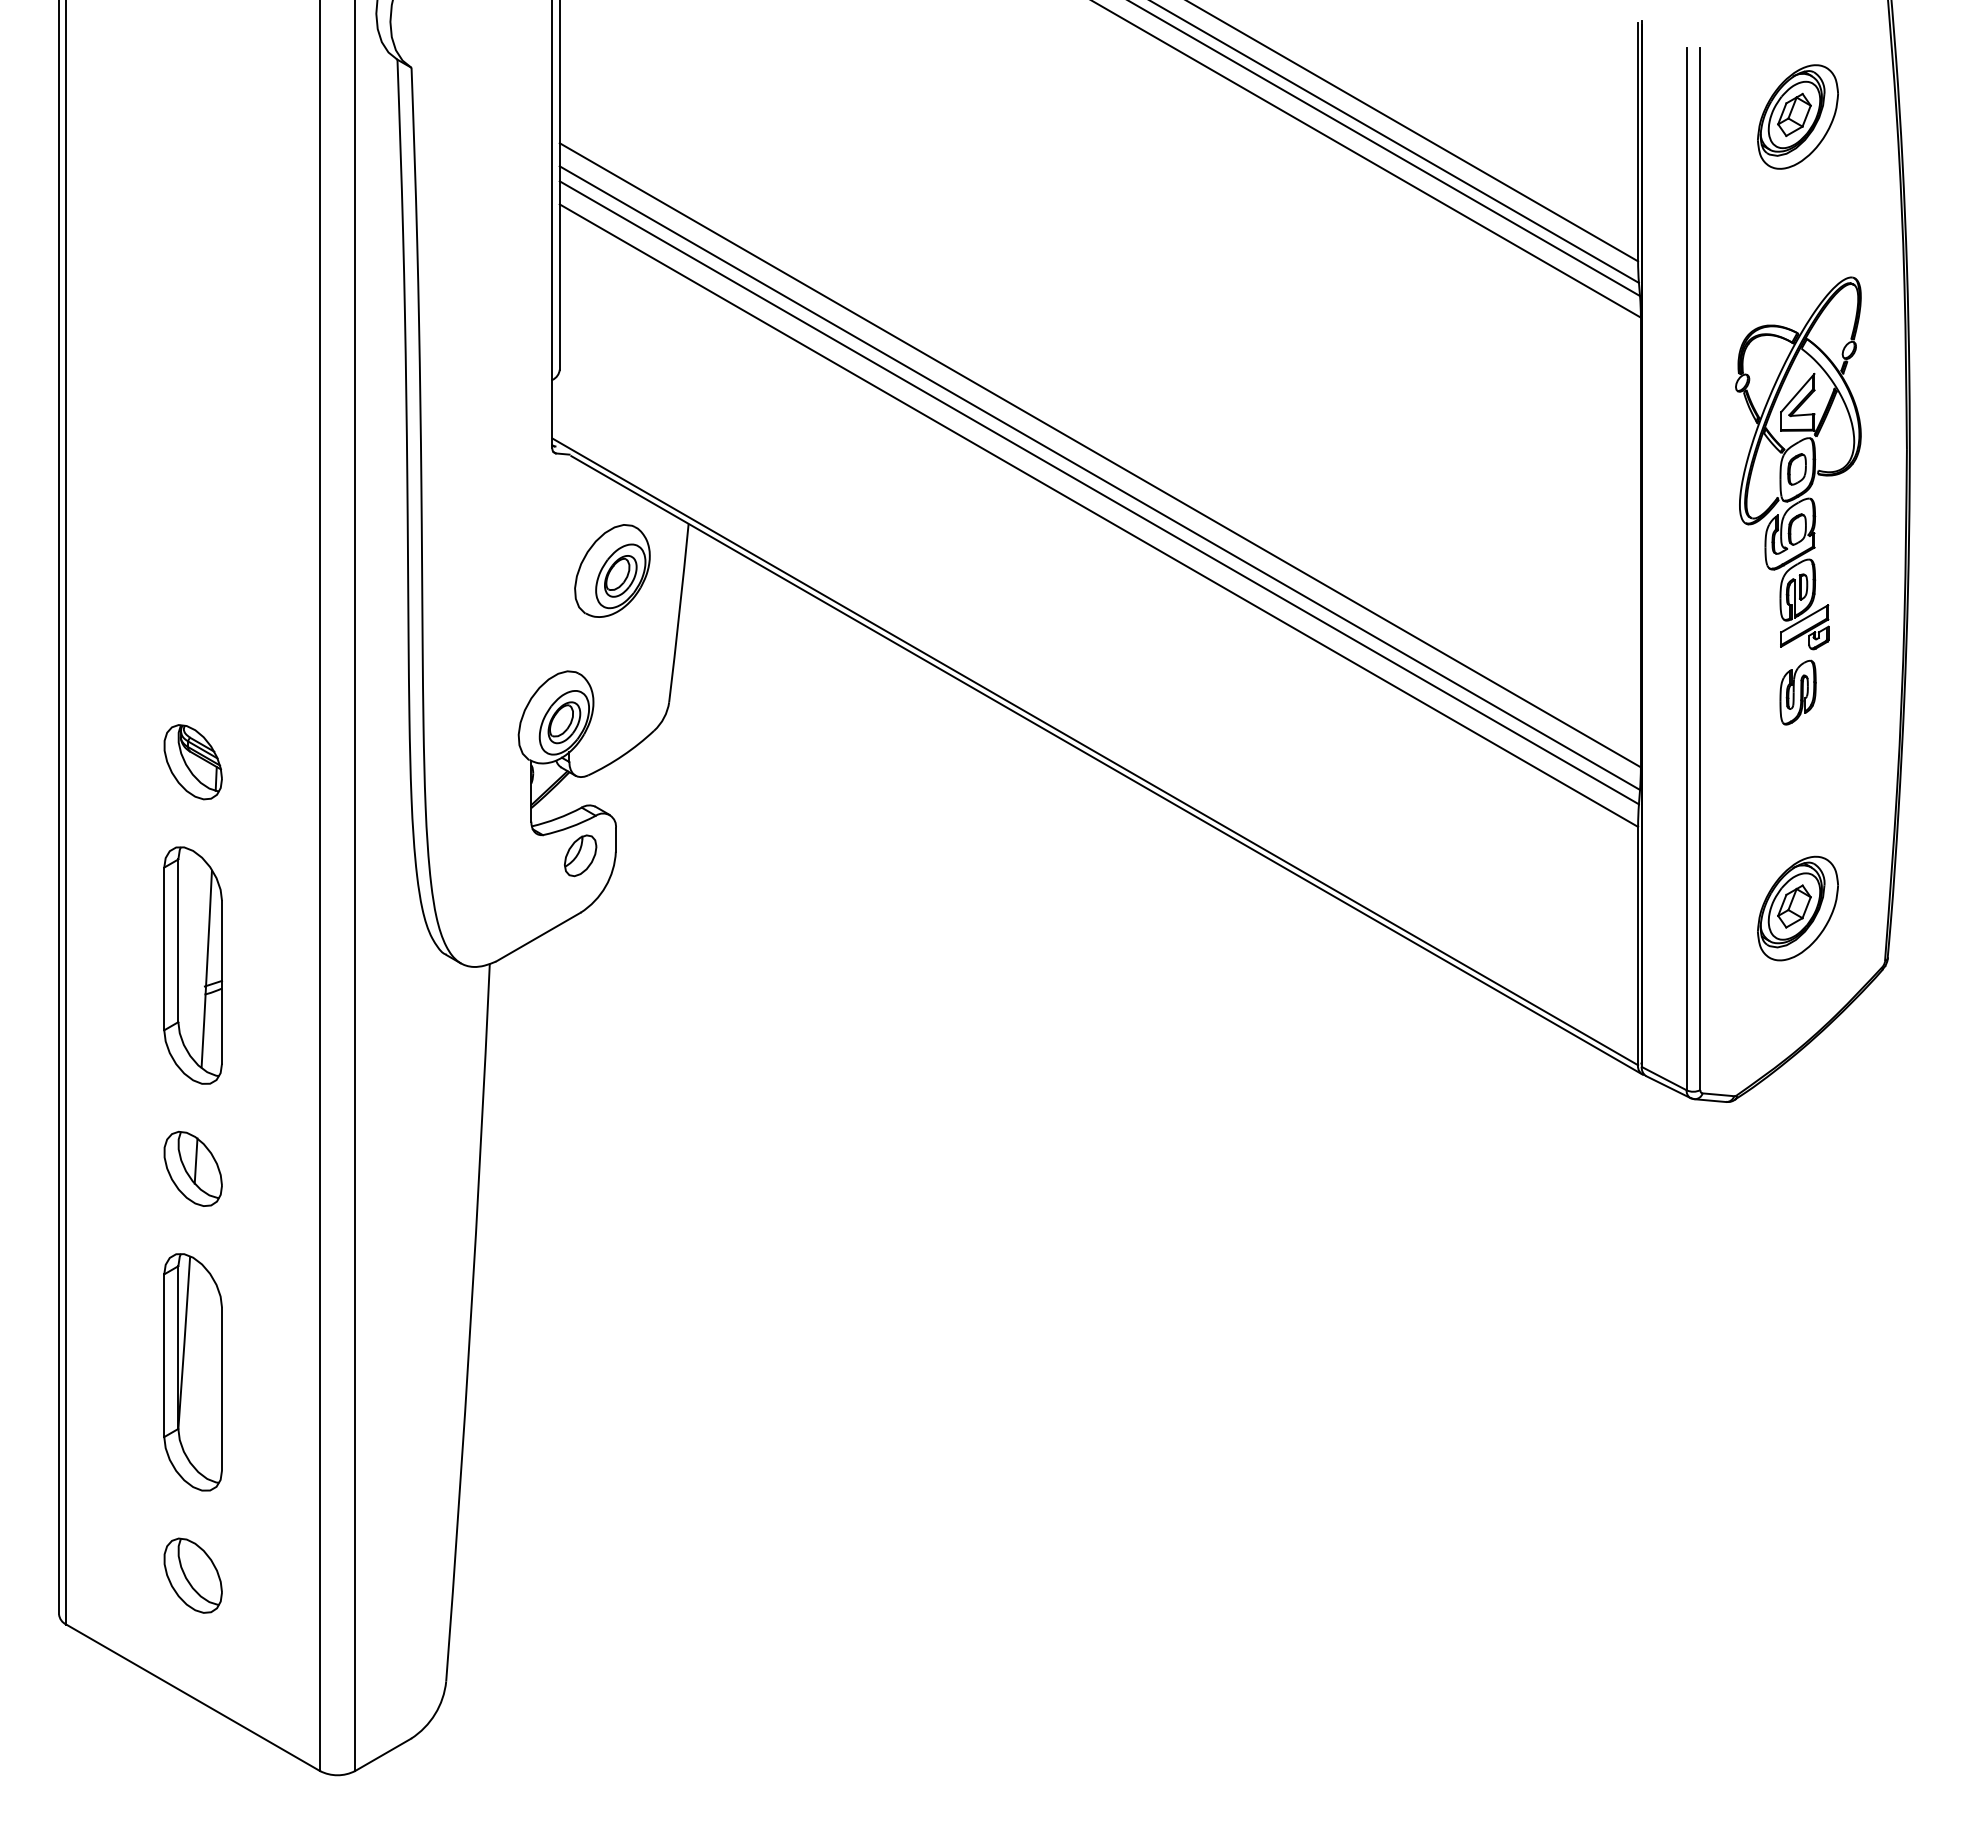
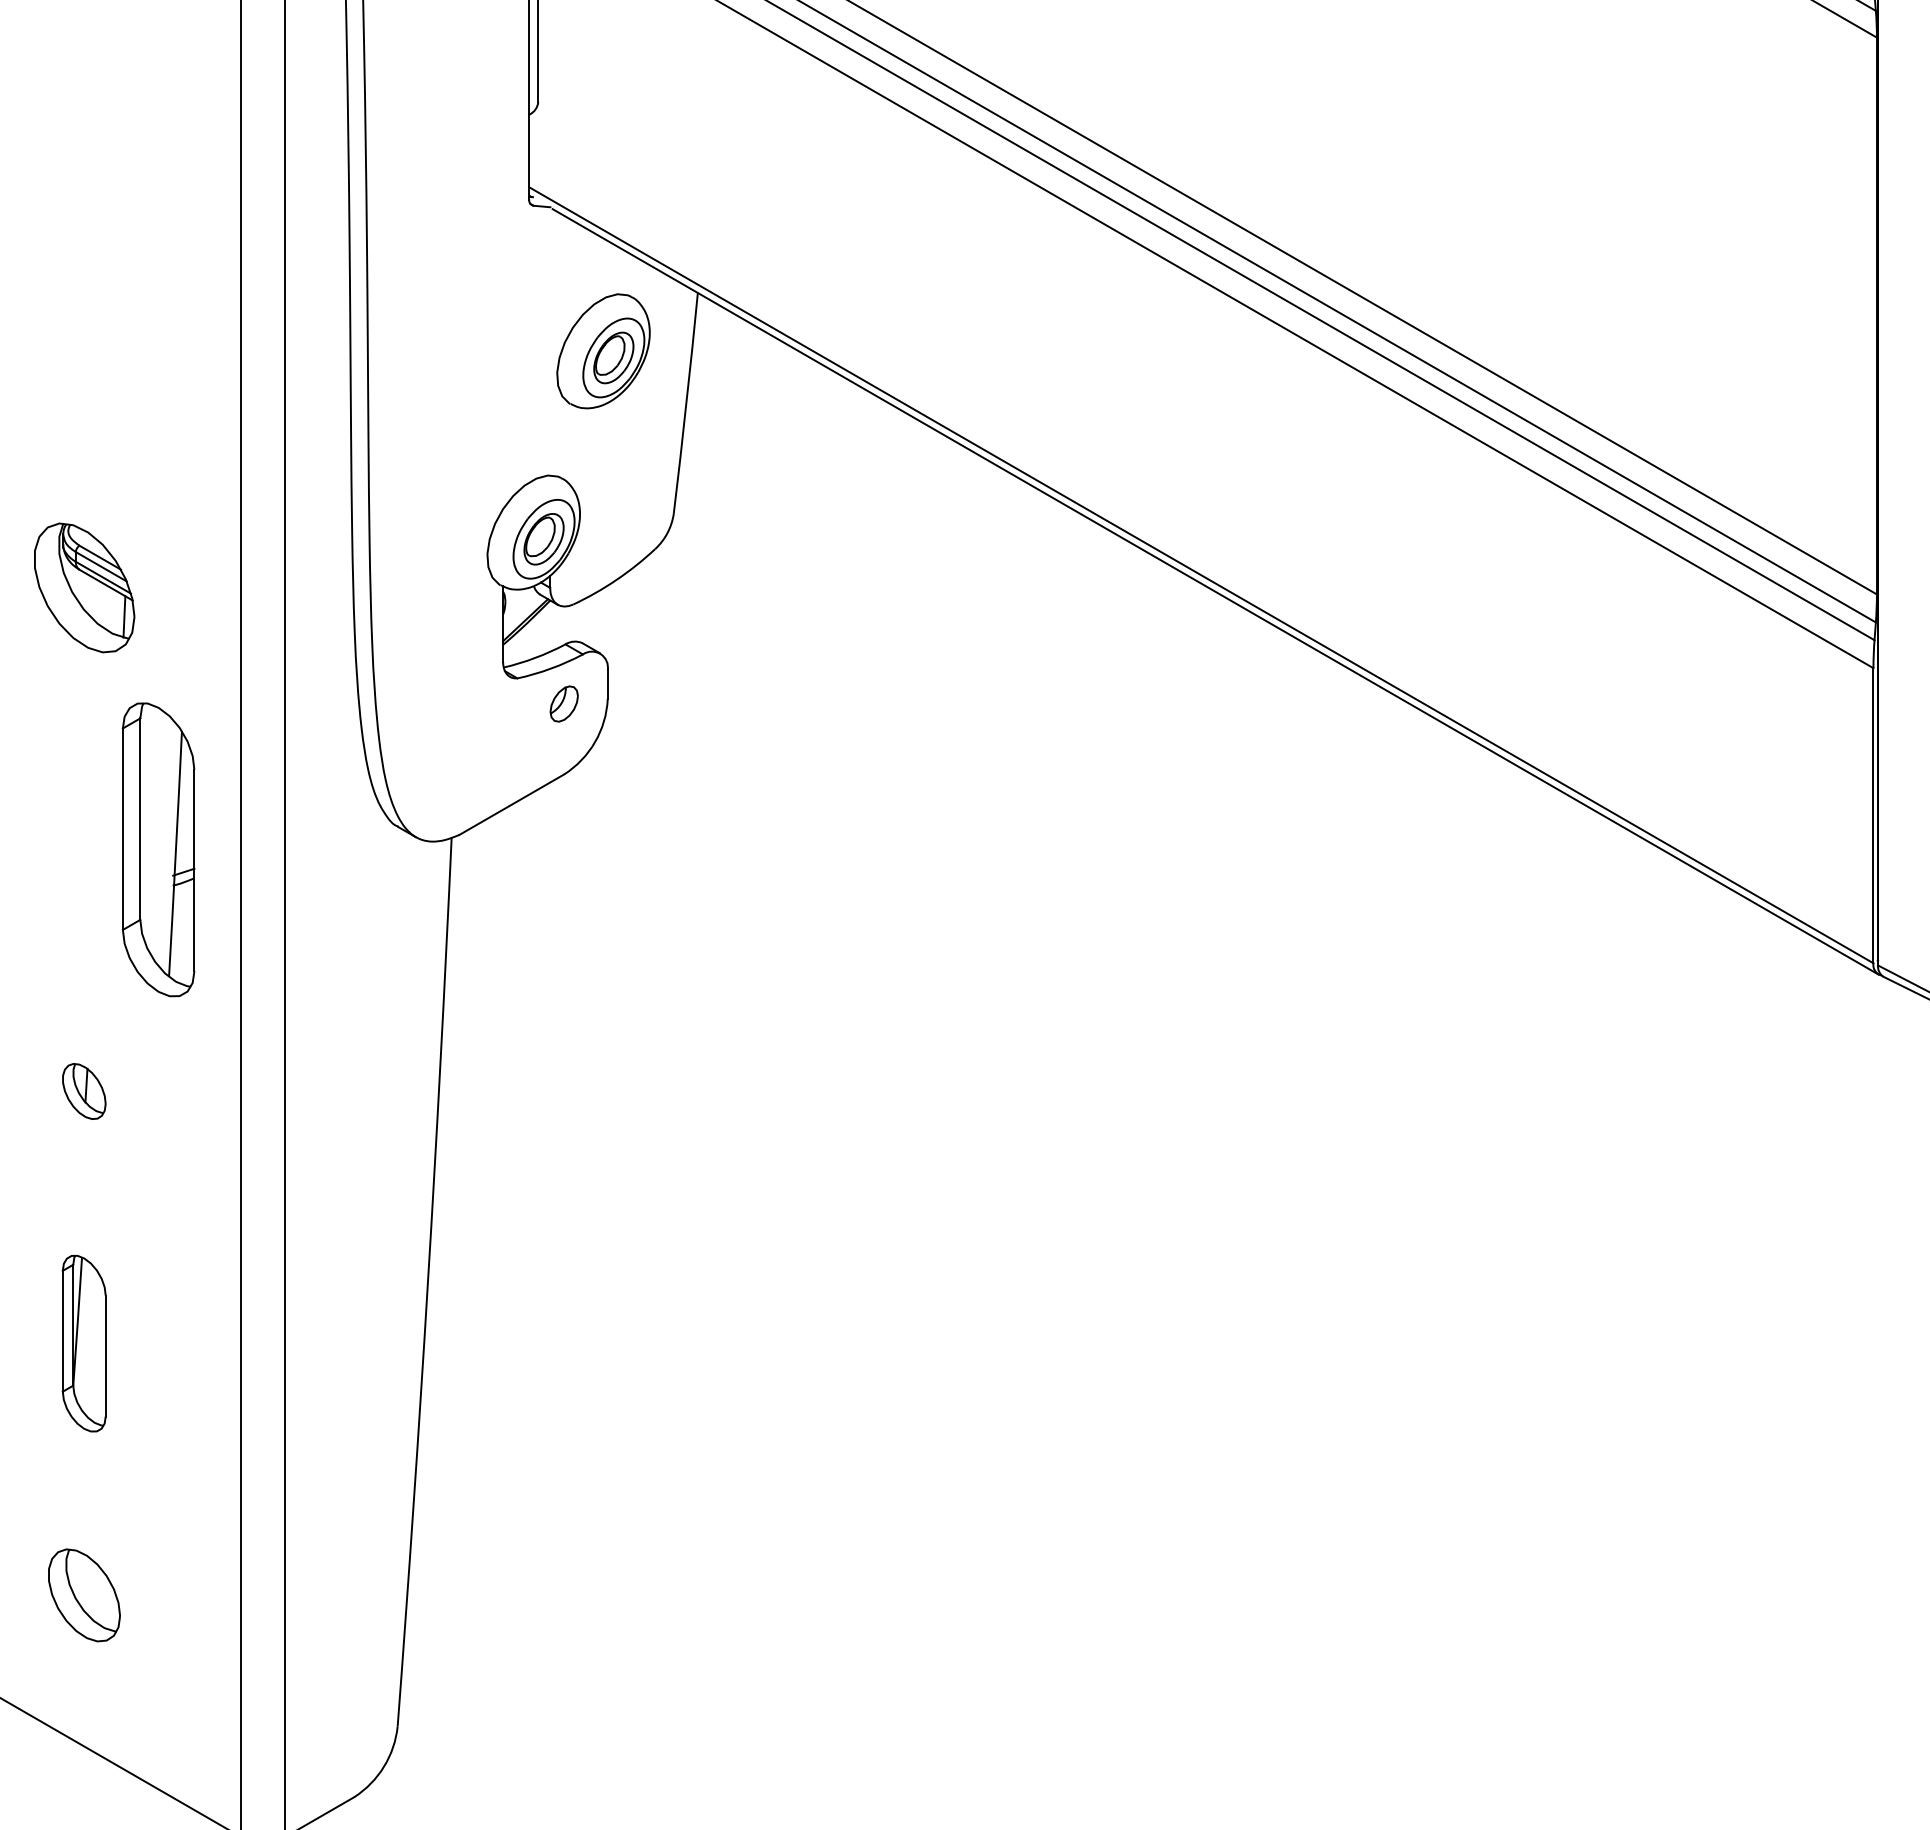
part: (192, 762) -> (83, 588), size x1.4
part: (580, 855) -> (563, 703), size x0.7
part: (192, 965) -> (157, 849), moved
part: (192, 1168) -> (83, 1091), size x0.6
part: (192, 1372) -> (83, 1343), size x0.6

